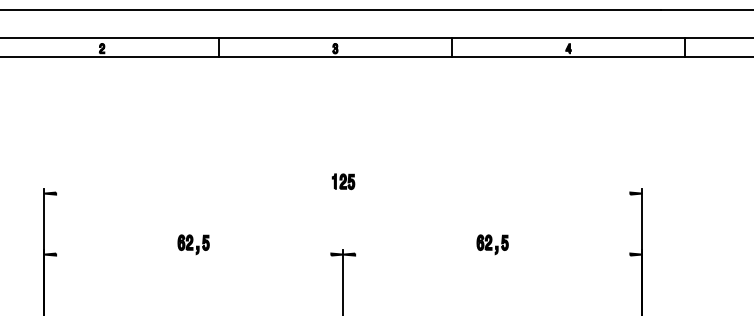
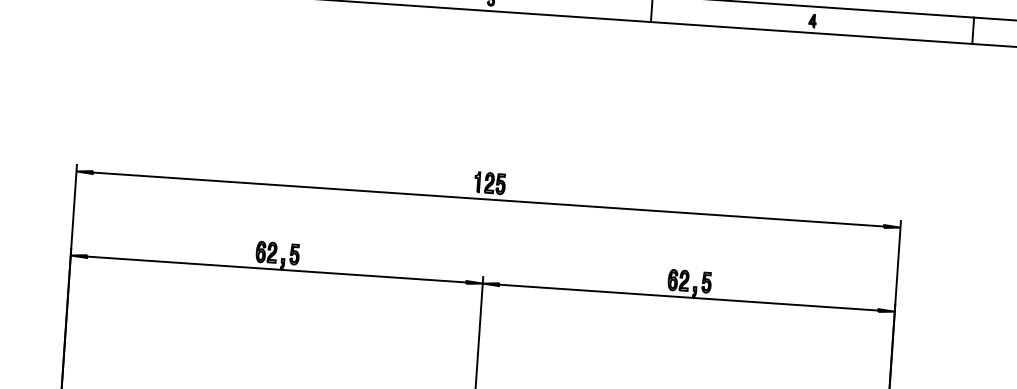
line: (343, 193) -> (488, 199), added
line: (193, 254) -> (276, 269), added
line: (492, 254) -> (688, 297), added

